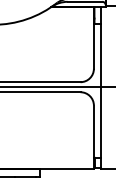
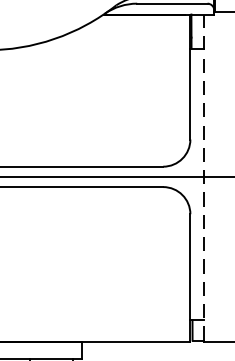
line: (100, 87) -> (203, 177), solid -> dashed

